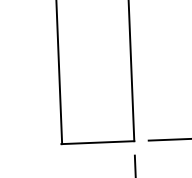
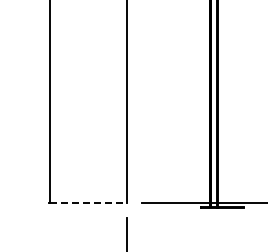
line: (99, 142) -> (89, 202), solid -> dashed

